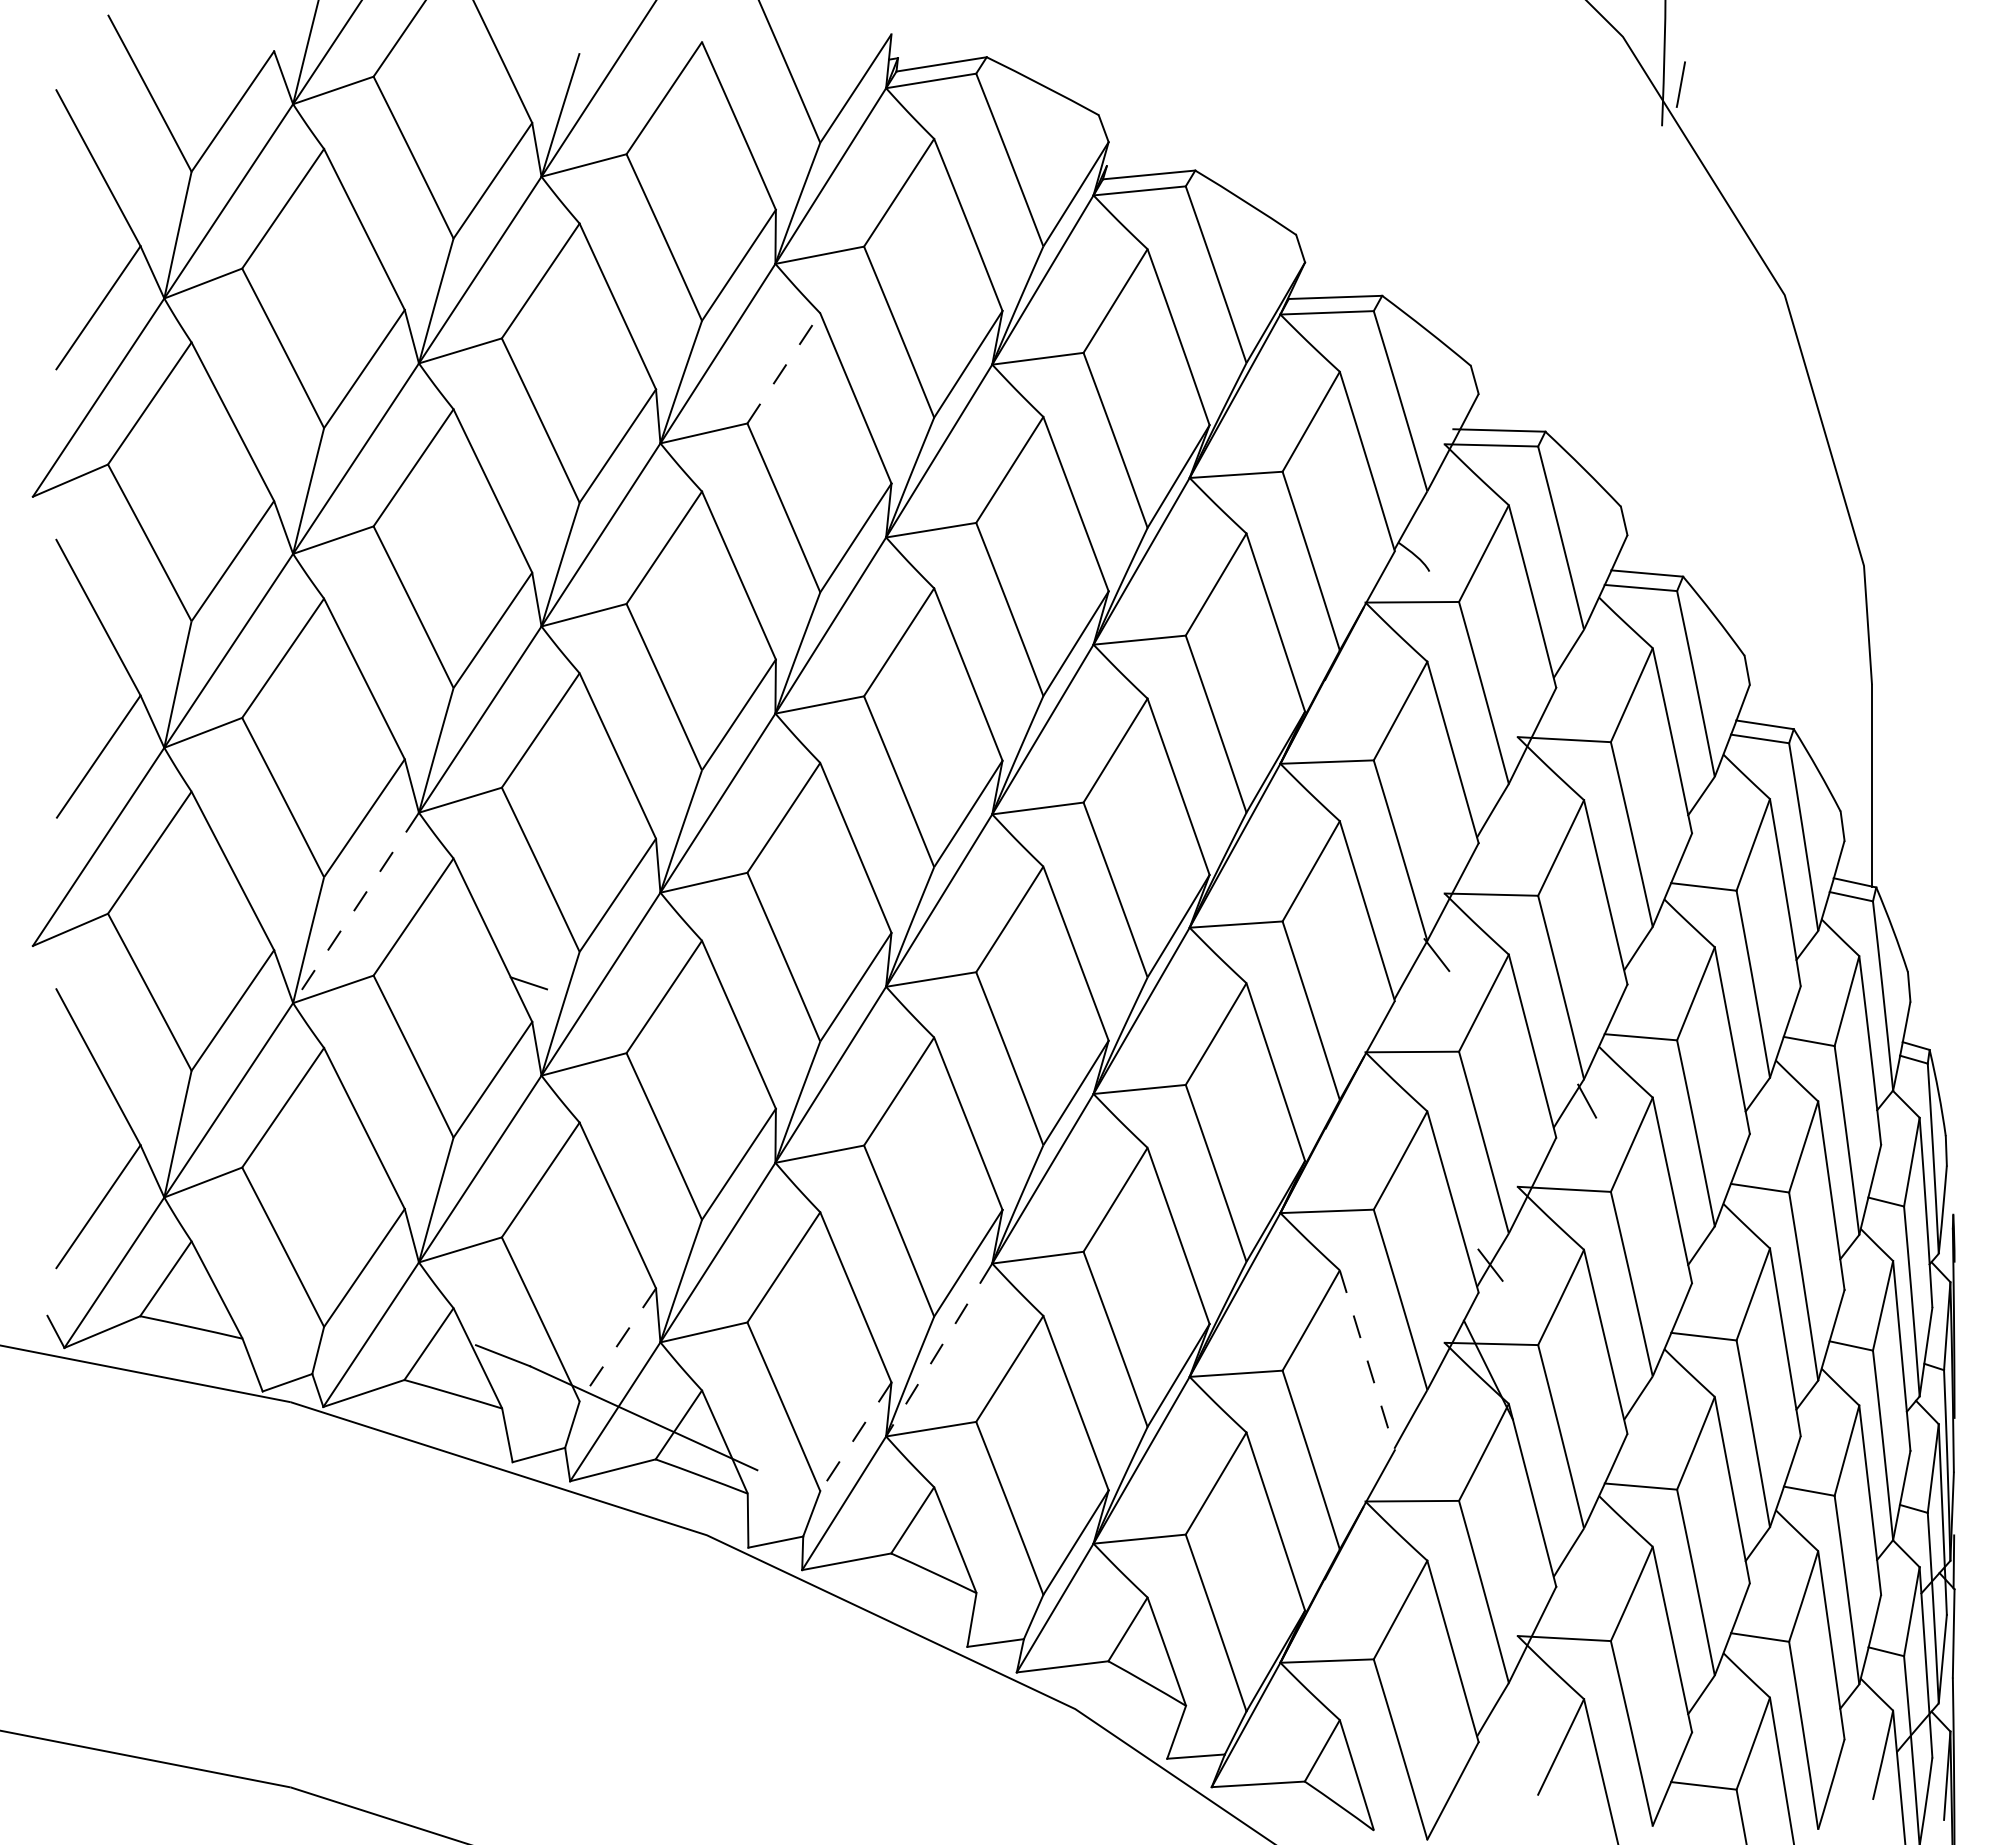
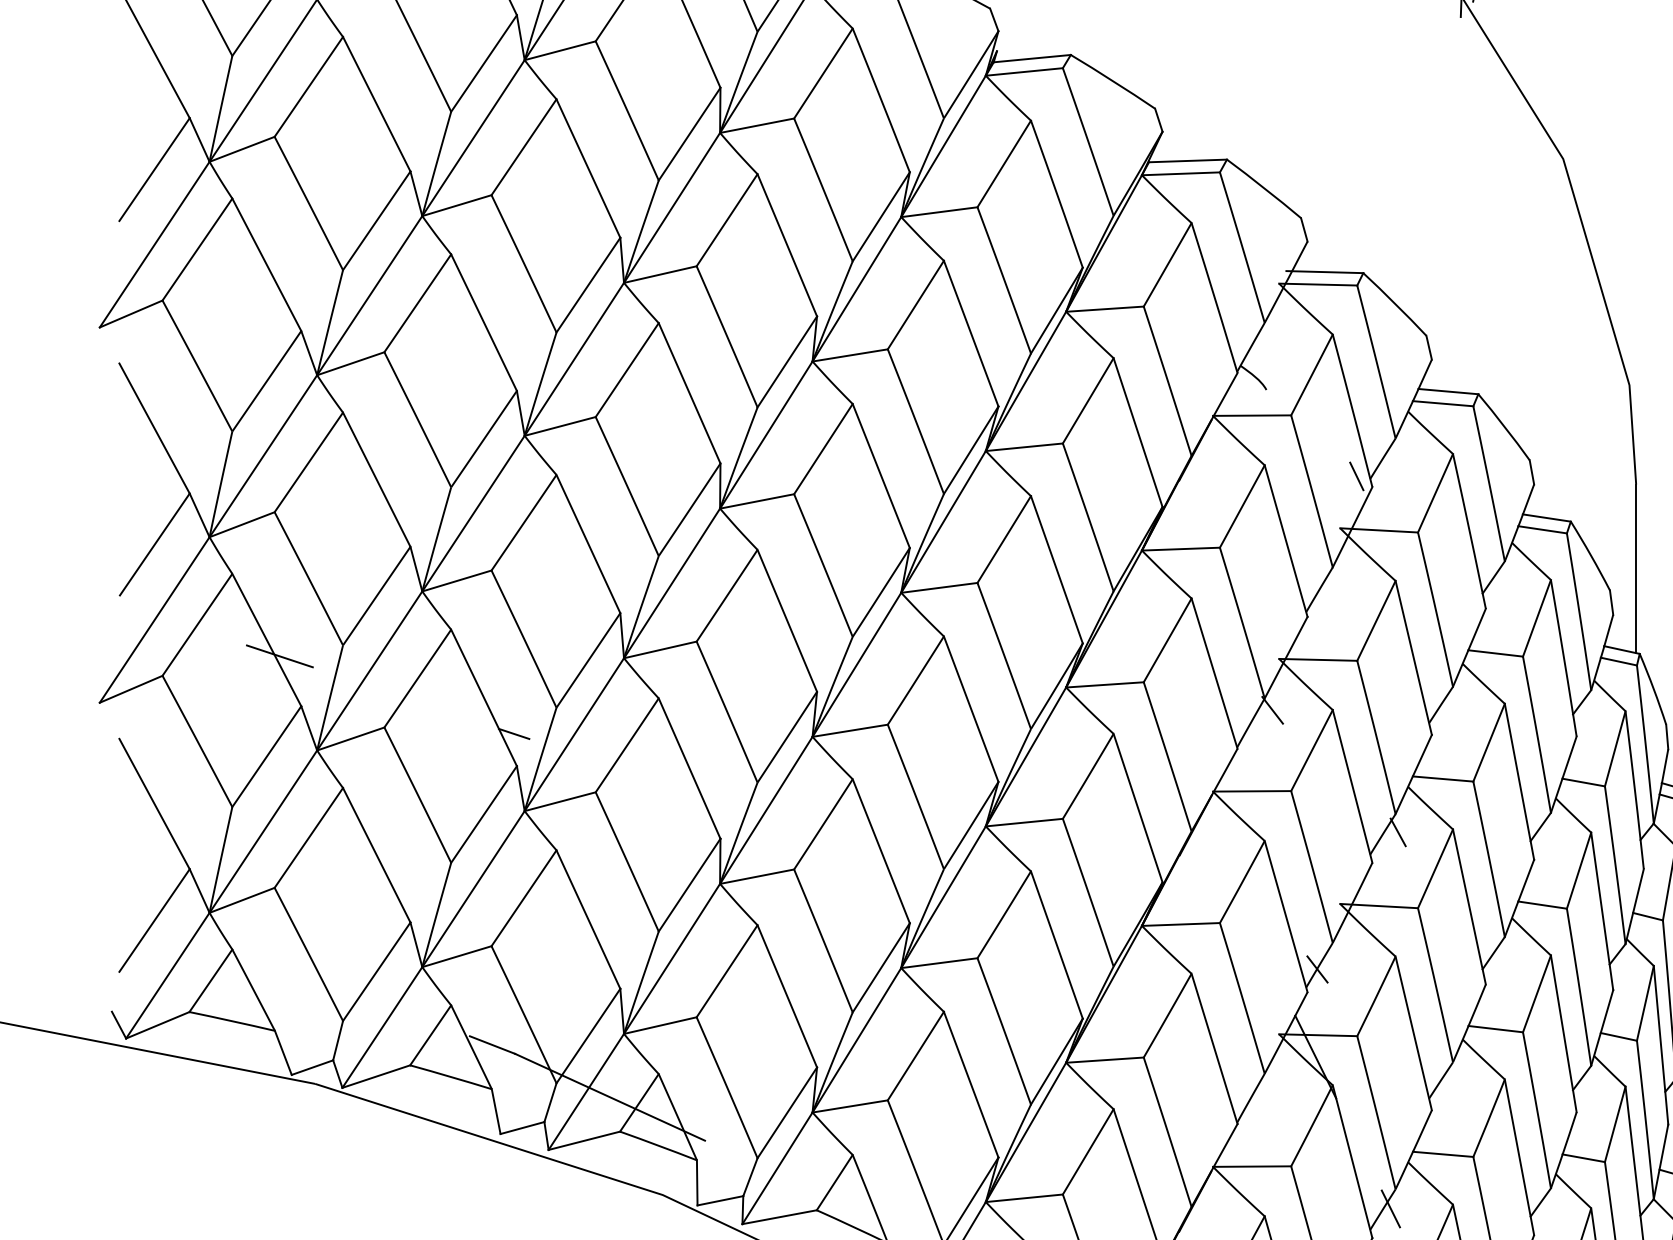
line: (784, 367) -> (727, 219), dashed -> solid
line: (1537, 674) -> (1356, 475), added
line: (248, 890) -> (279, 656), added
line: (355, 908) -> (369, 671), dashed -> solid
line: (617, 1345) -> (588, 1036), dashed -> solid
line: (938, 1350) -> (856, 1040), dashed -> solid
line: (1367, 1360) -> (1214, 1049), dashed -> solid
line: (855, 1436) -> (786, 1112), dashed -> solid
line: (1578, 1551) -> (1390, 1208), added

